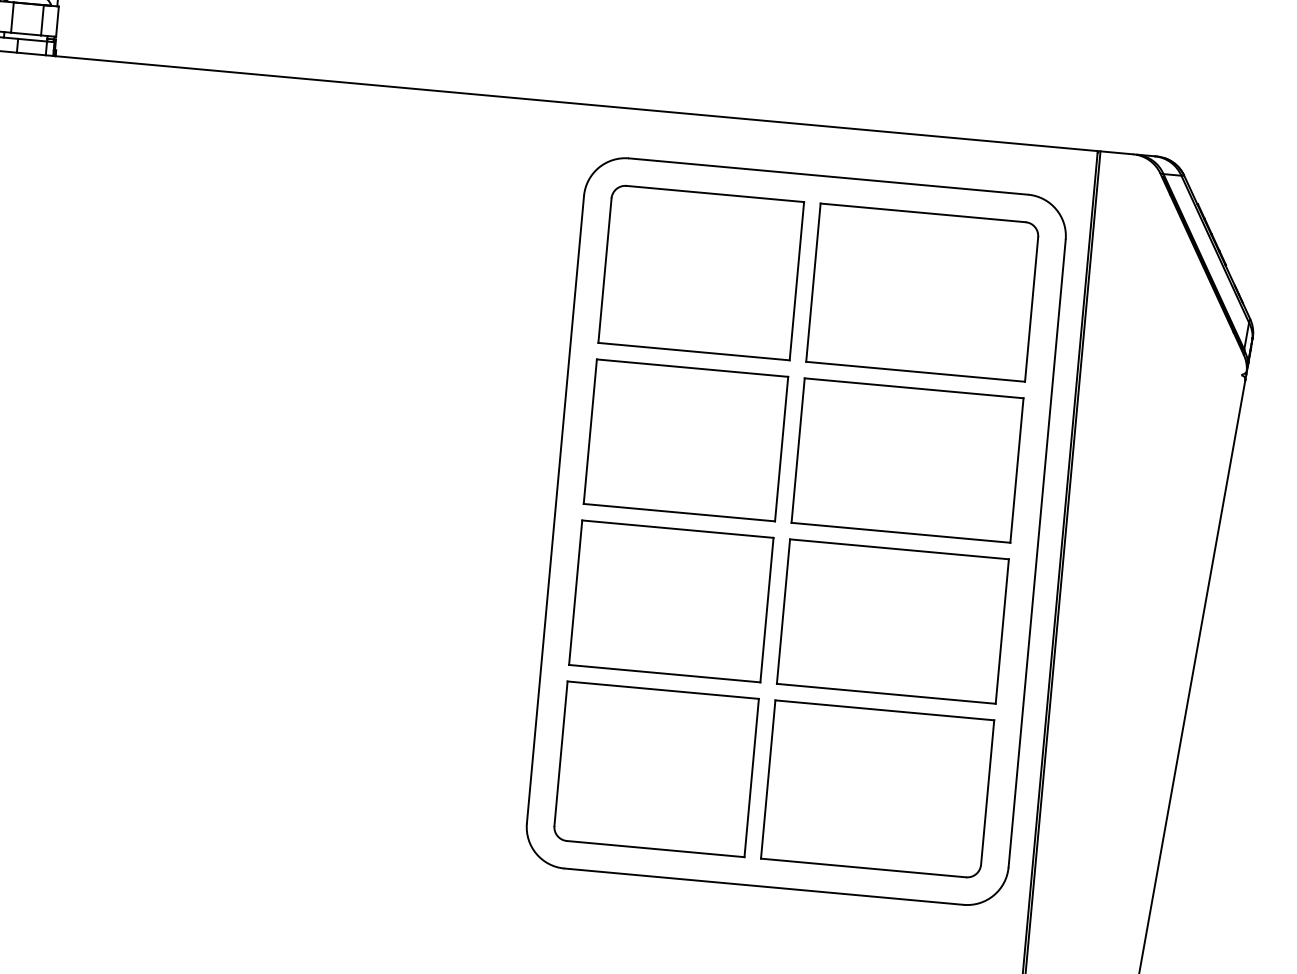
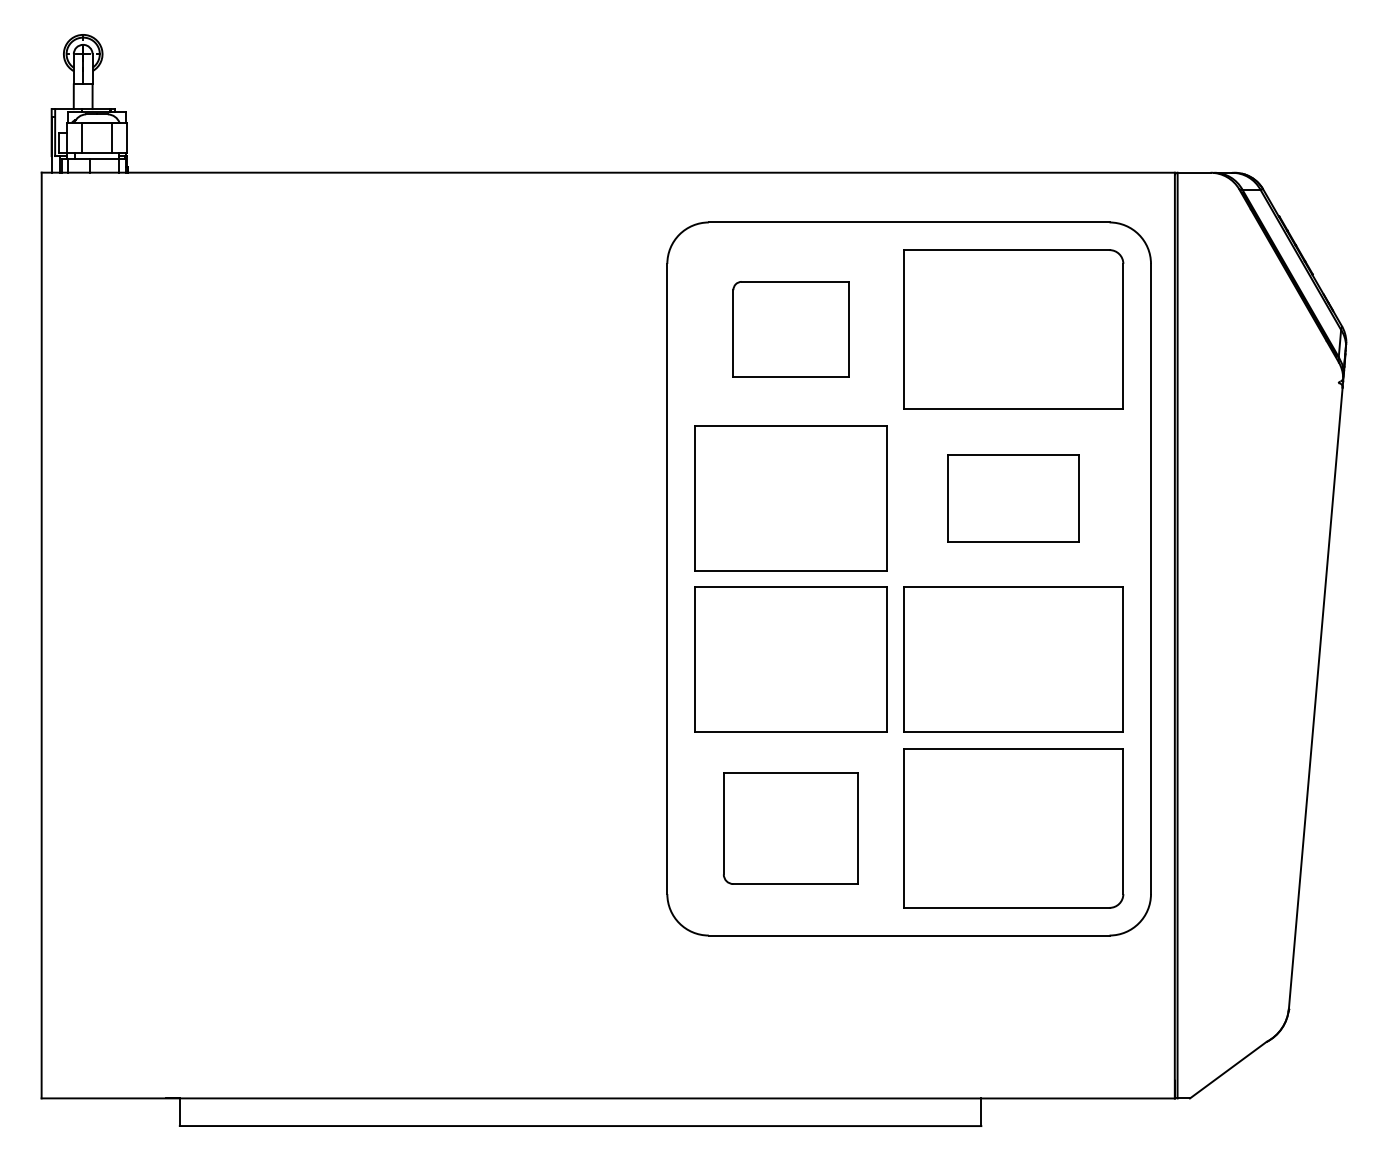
part: (700, 272) -> (790, 329), size x0.6
part: (907, 460) -> (1013, 498), size x0.6
part: (655, 769) -> (790, 828), size x0.7

